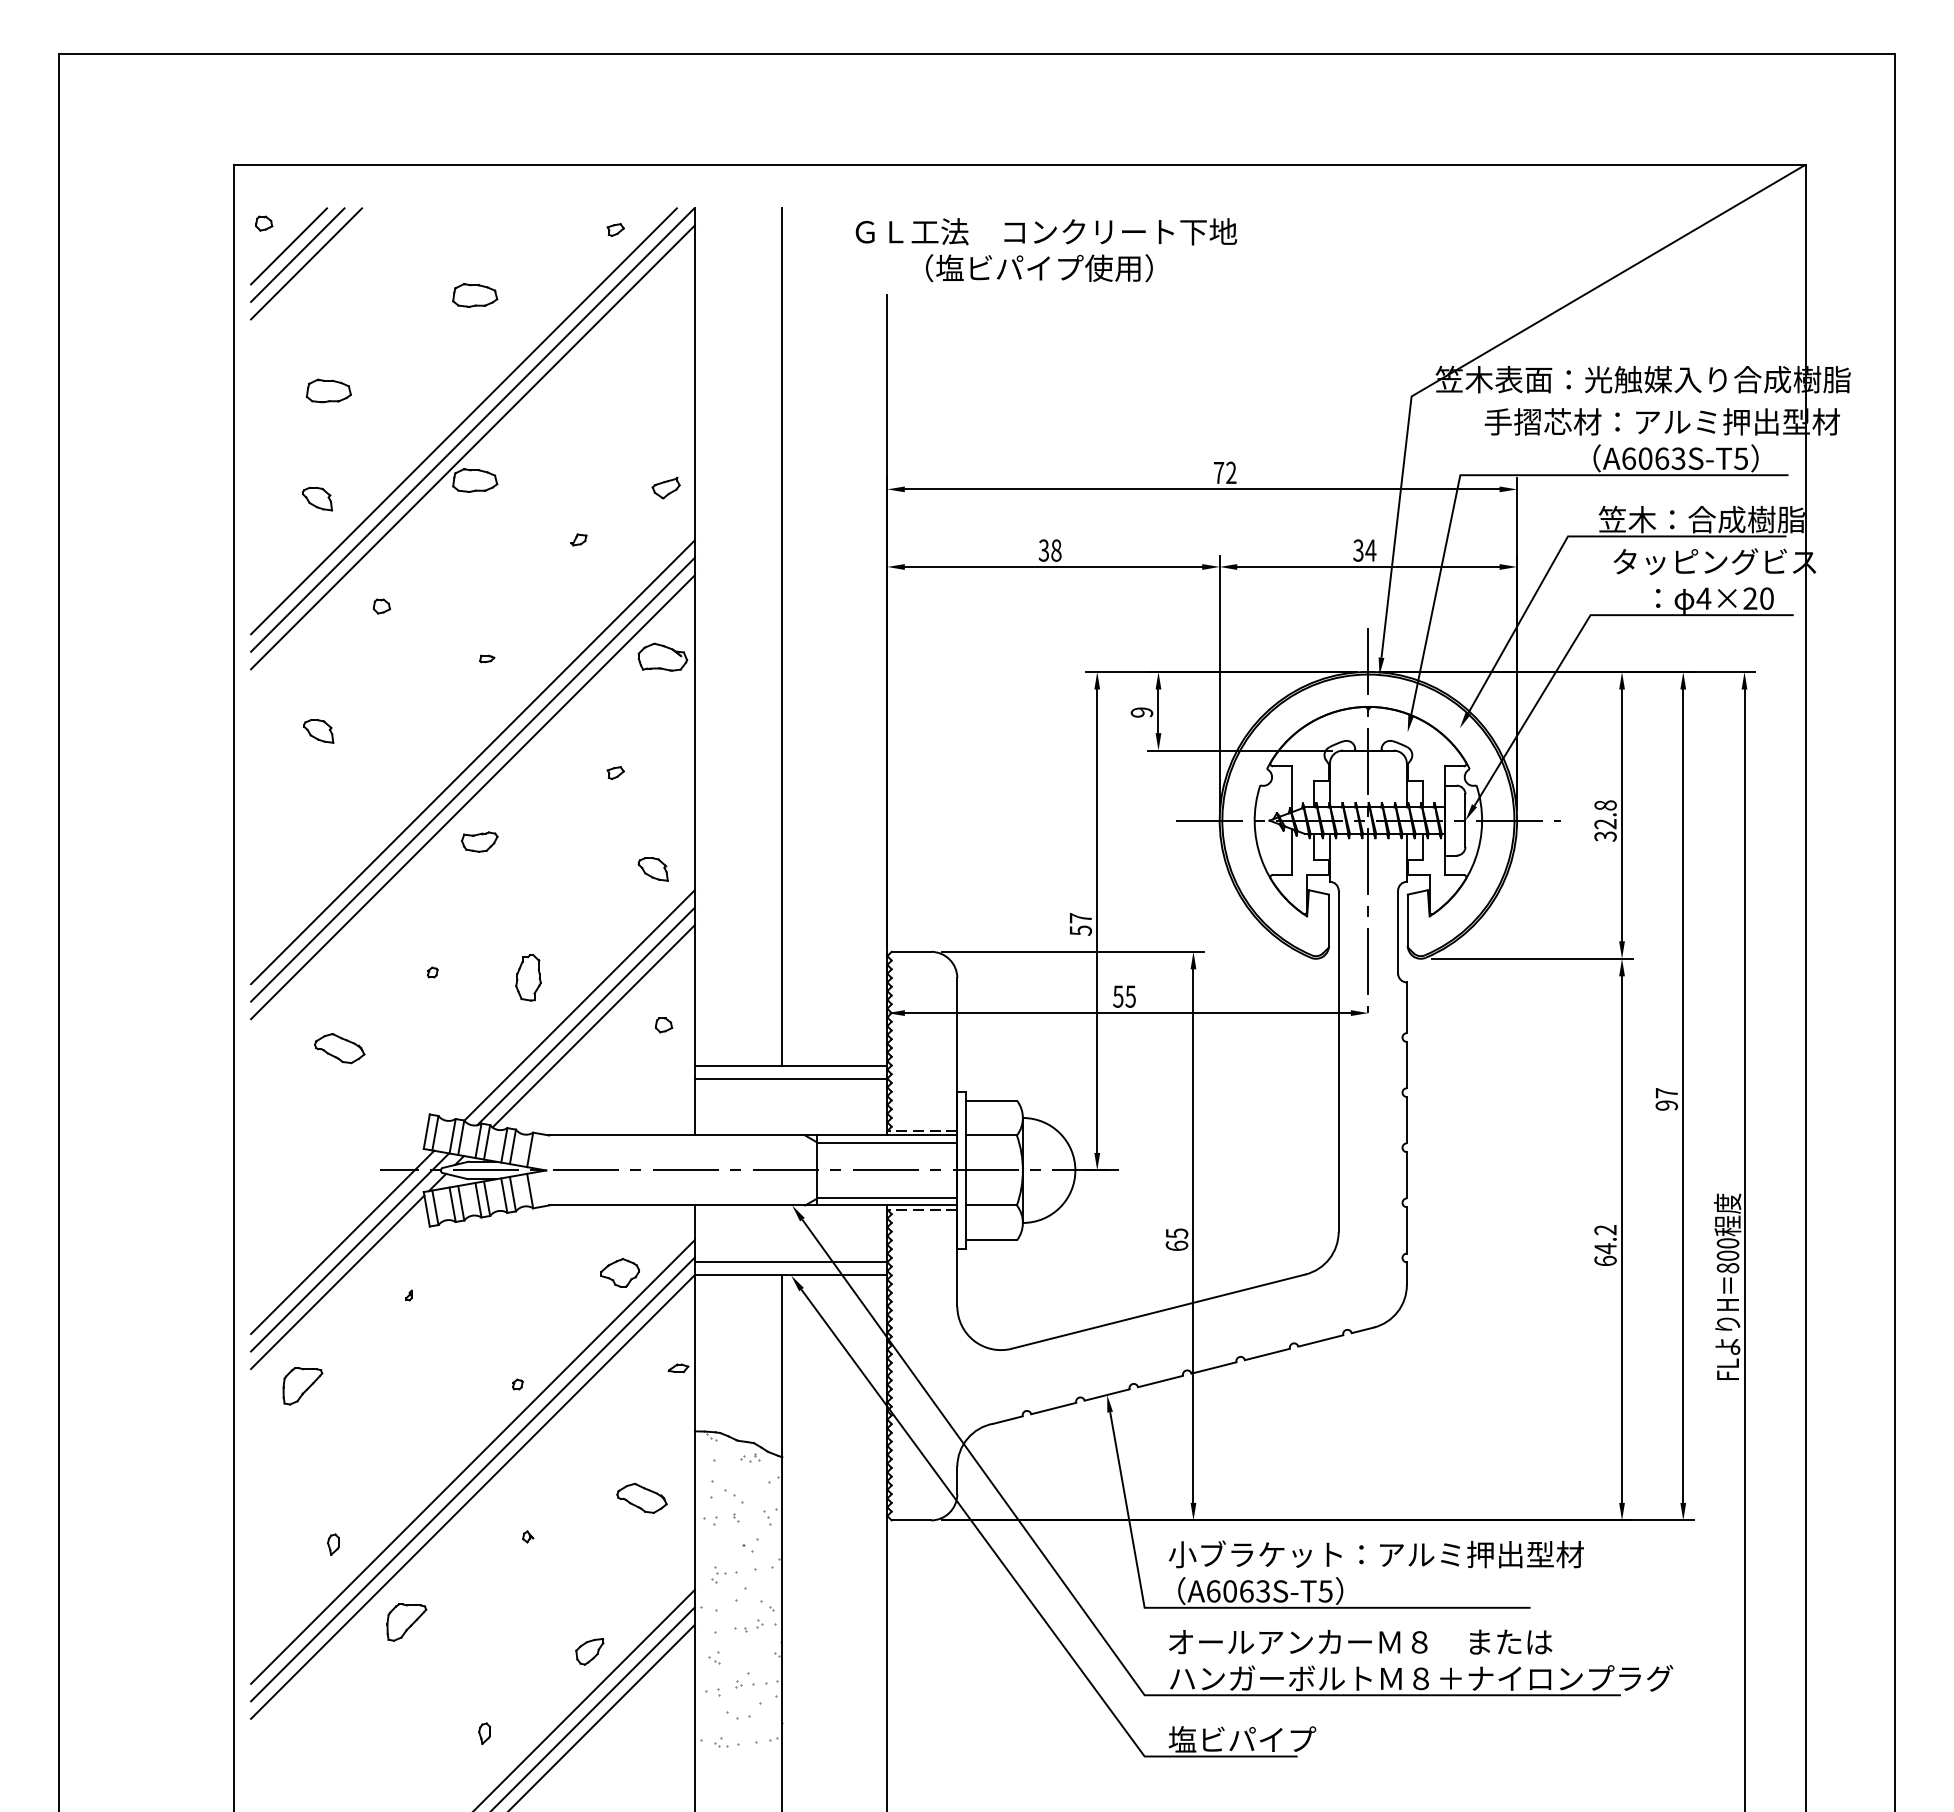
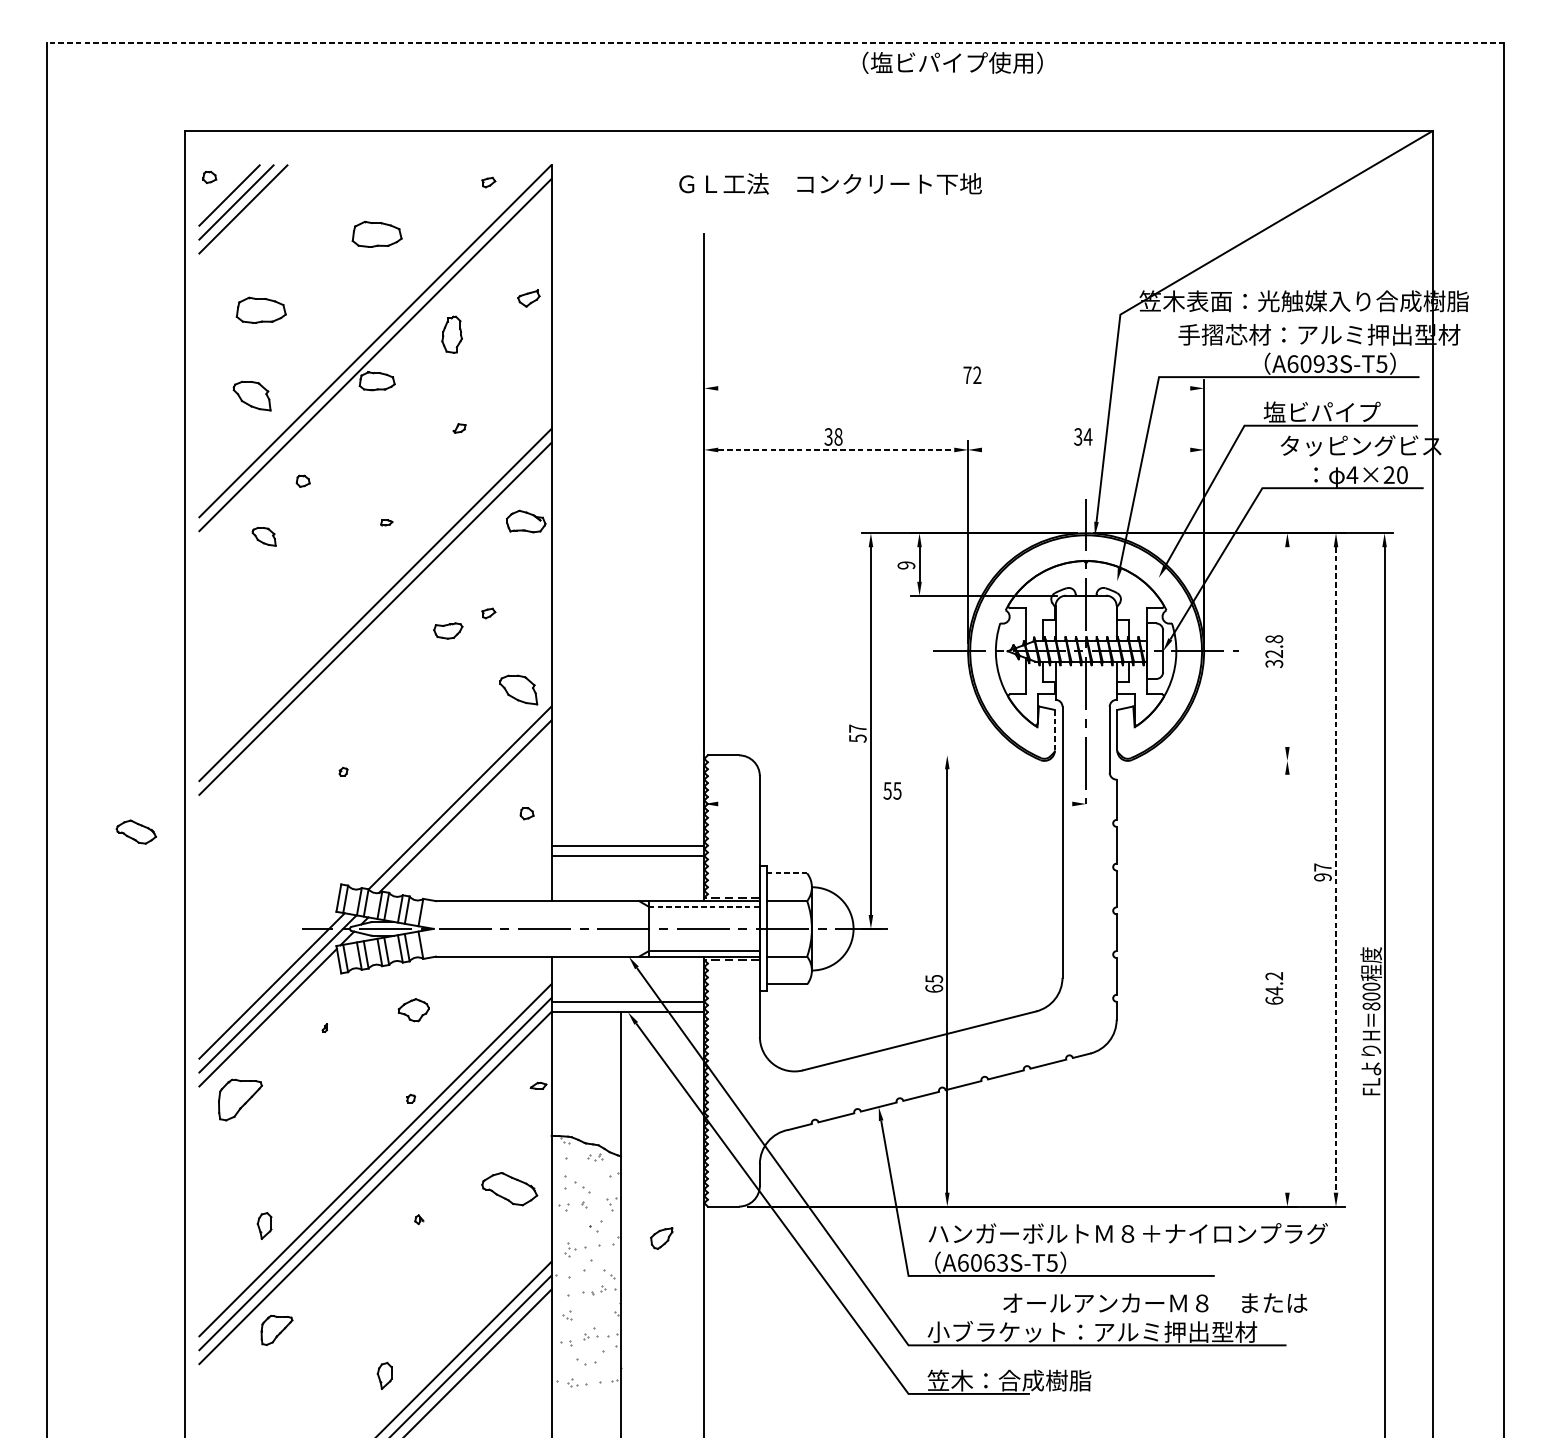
line: (976, 54) -> (775, 43), solid -> dashed
text: (1039, 268) -> (952, 63), moved
part: (475, 295) -> (377, 234), size x1.4
part: (328, 390) -> (260, 309), size x1.4
line: (463, 421) -> (367, 334), removed
text: (1662, 458) -> (1319, 363), A6063S-T5 -> A6093S-T5
part: (665, 487) -> (528, 297), moved
line: (1201, 489) -> (953, 388), removed
part: (317, 498) -> (252, 395), size x1.6
text: (1698, 519) -> (1348, 412), 笠木：合成樹脂 -> 塩ビパイプ
line: (1053, 566) -> (836, 449), solid -> dashed
line: (1368, 566) -> (1086, 449), removed
line: (782, 636) -> (621, 505), removed
part: (318, 731) -> (264, 536), moved
line: (472, 797) -> (375, 632), removed
line: (1622, 815) -> (1287, 647), removed
part: (479, 841) -> (448, 630), moved
part: (652, 869) -> (517, 690), size x1.6
line: (1329, 920) -> (1055, 730), solid -> dashed
line: (1073, 951) -> (852, 755), removed
line: (1531, 958) -> (1215, 760), removed
part: (528, 977) -> (452, 334), moved
line: (1127, 1013) -> (894, 804), removed
line: (593, 1026) -> (471, 814), removed
part: (339, 1048) -> (136, 832), moved
line: (1683, 1096) -> (1336, 870), solid -> dashed
line: (991, 1100) -> (787, 873), solid -> dashed
line: (887, 1142) -> (704, 906), solid -> dashed
line: (1622, 1239) -> (1287, 983), removed
part: (619, 1272) -> (413, 1009), moved
part: (302, 1386) -> (240, 1100), size x1.4
part: (641, 1498) -> (509, 1189), size x1.4
part: (333, 1544) -> (264, 1225), size x1.6
text: (1420, 1554) -> (1127, 1233), 小ブラケット：アルミ押出型材 -> ハンガーボルトＭ８＋ナイロンプラグ
part: (406, 1622) -> (276, 1330), moved
text: (1360, 1641) -> (1155, 1302), moved
part: (589, 1651) -> (661, 1238), moved
text: (1420, 1678) -> (1127, 1332), ハンガーボルトＭ８＋ナイロンプラグ -> 小ブラケット：アルミ押出型材
part: (484, 1733) -> (384, 1375), size x1.6
text: (1271, 1739) -> (1009, 1380), 塩ビパイプ -> 笠木：合成樹脂

